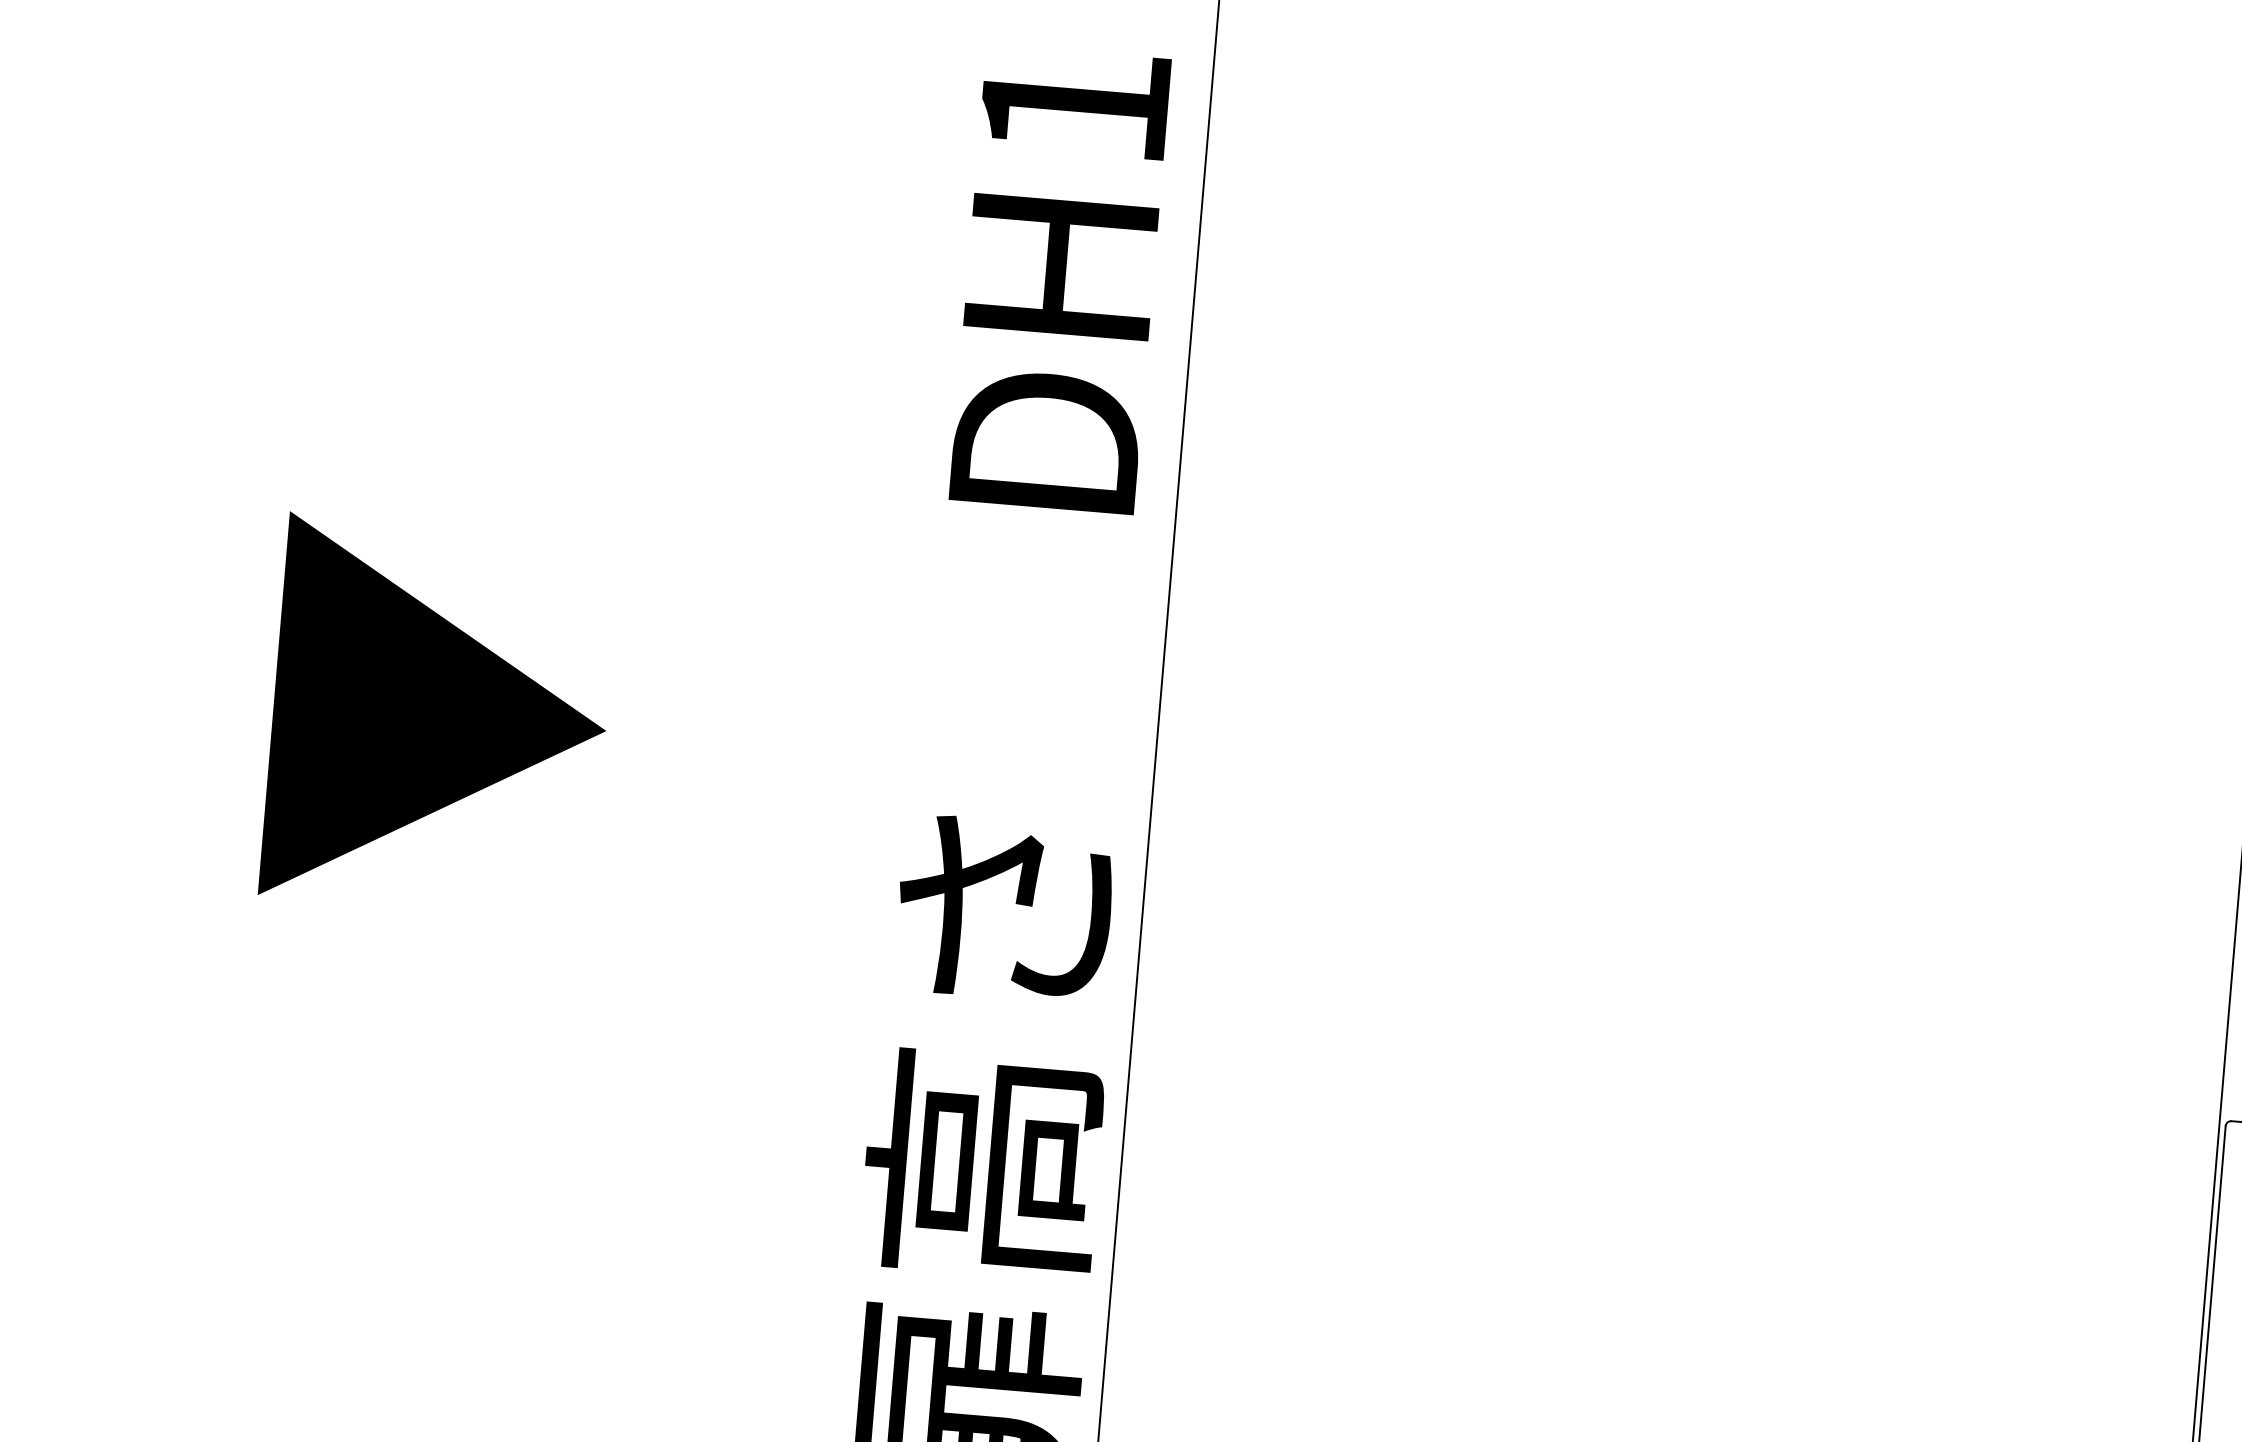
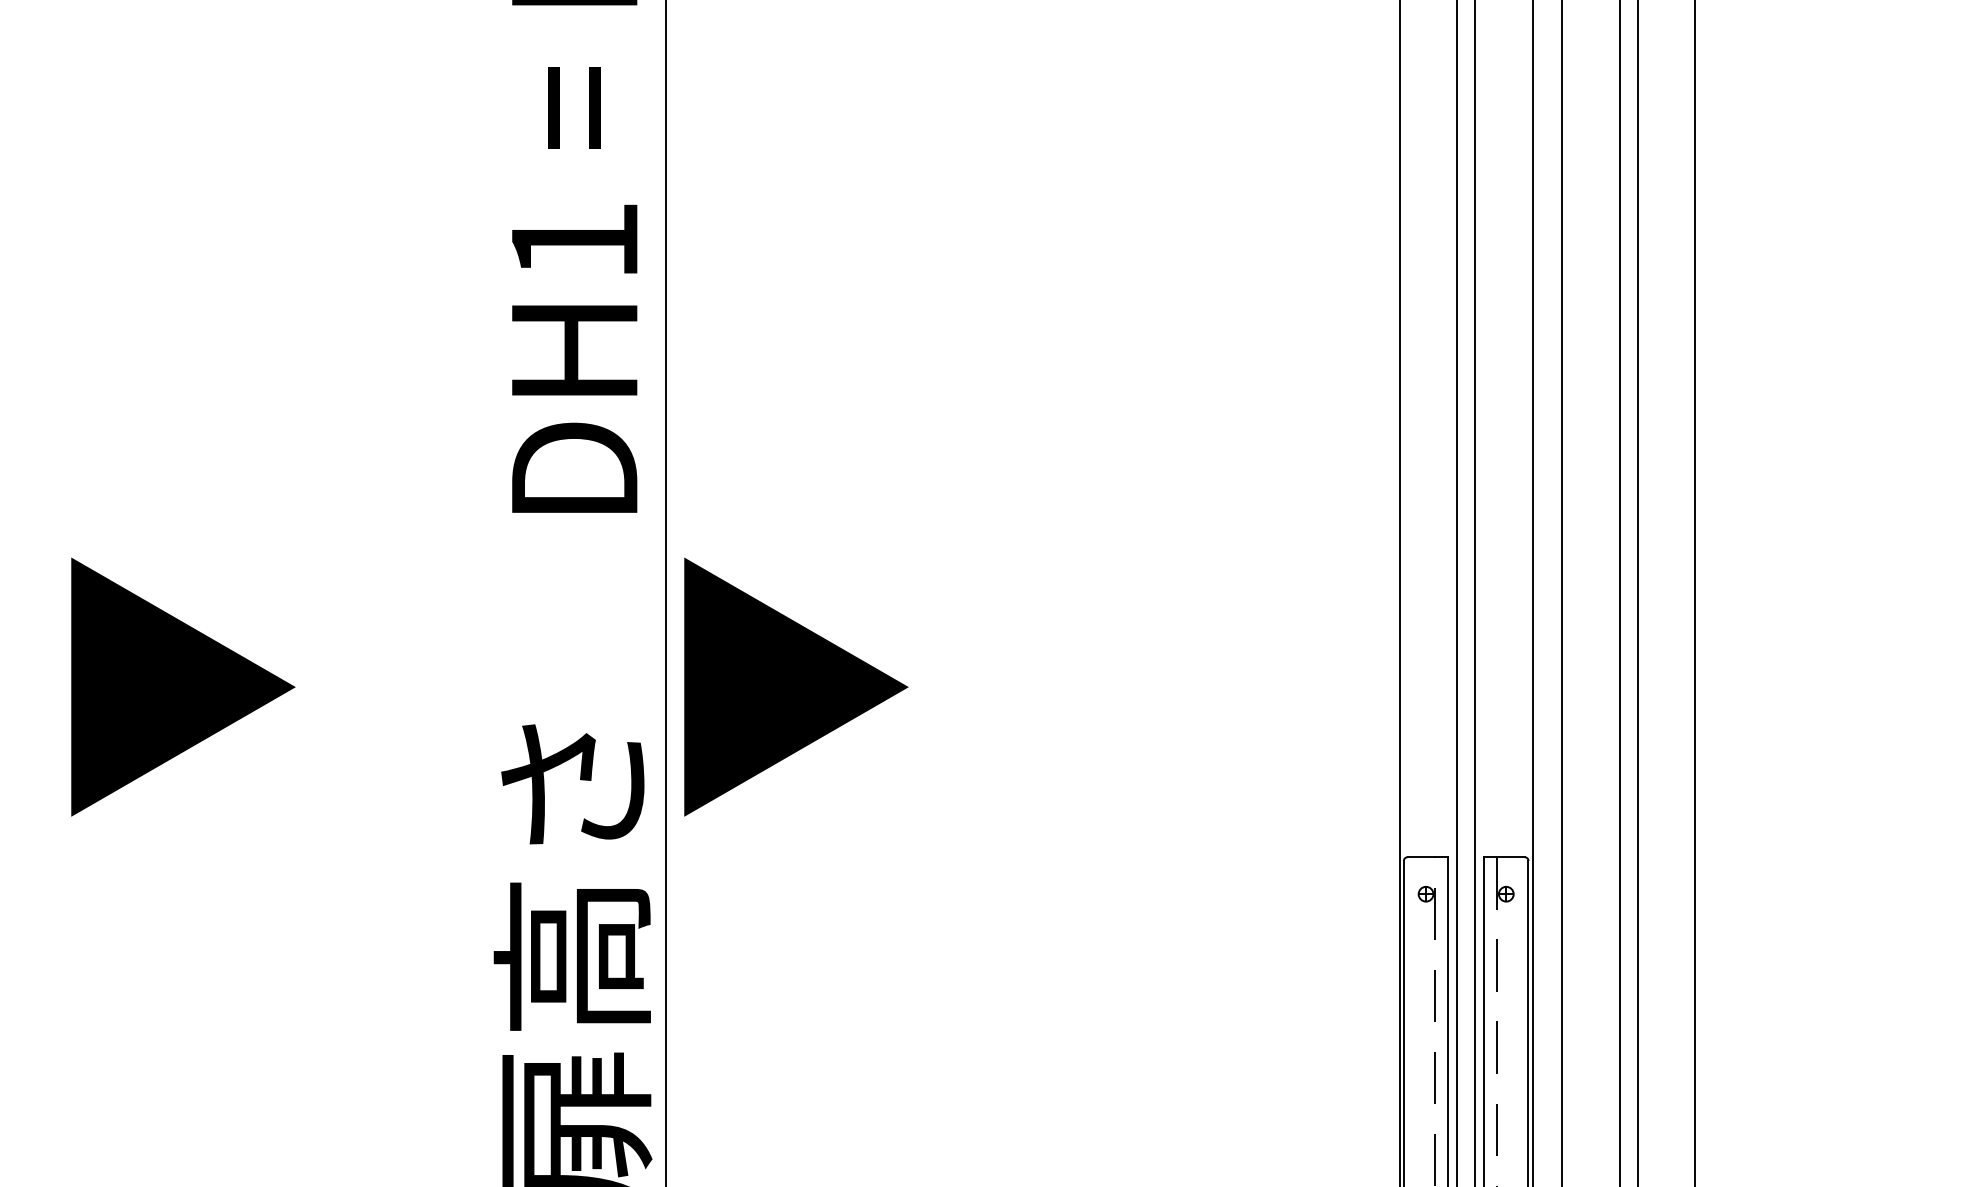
part: (1347, 792) -> (796, 686), added

